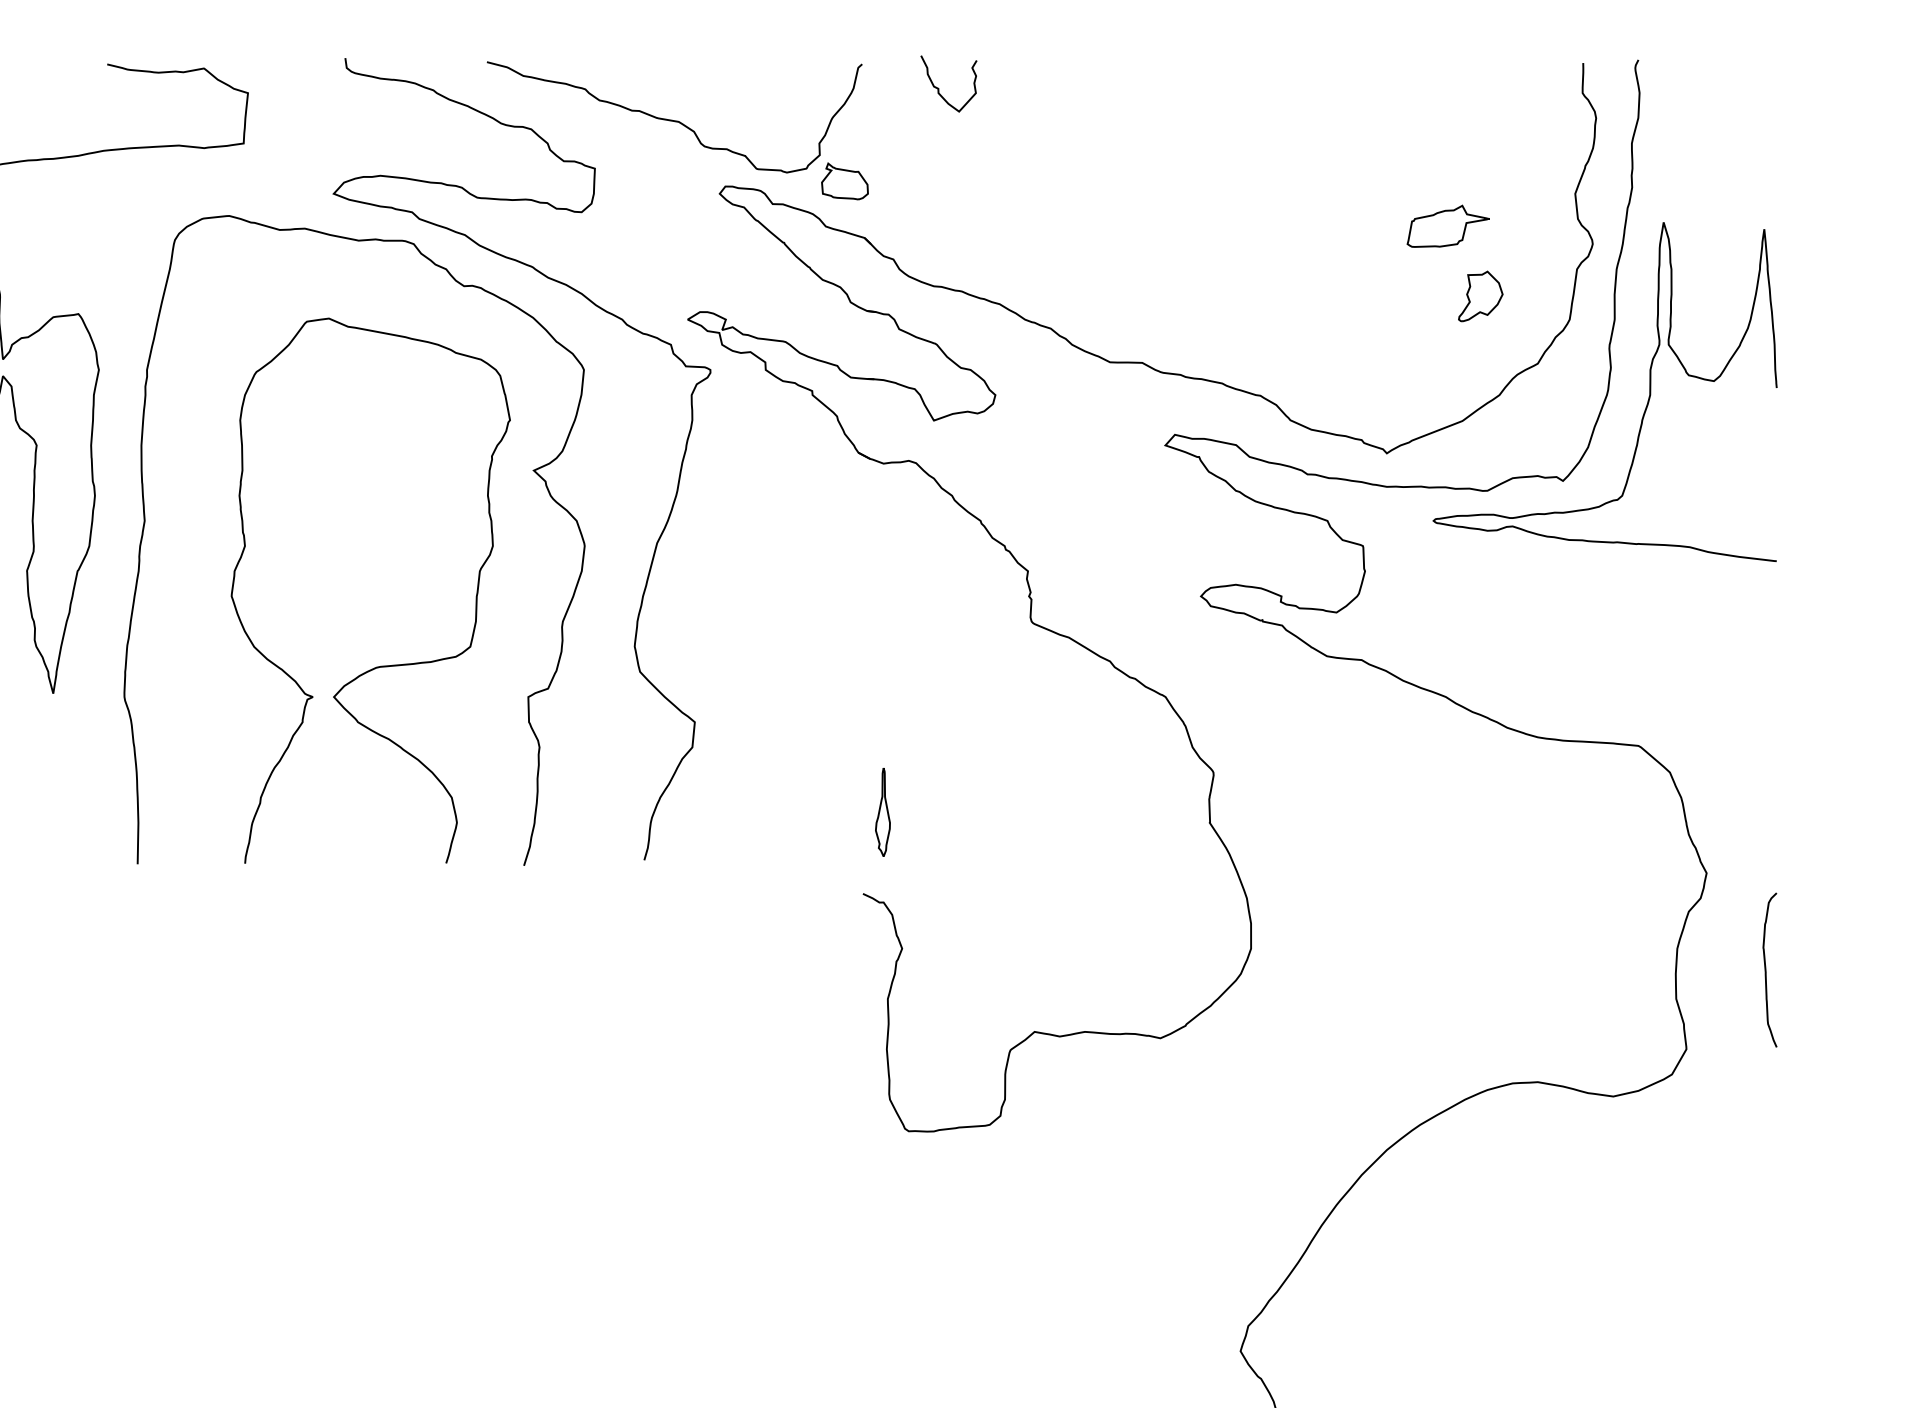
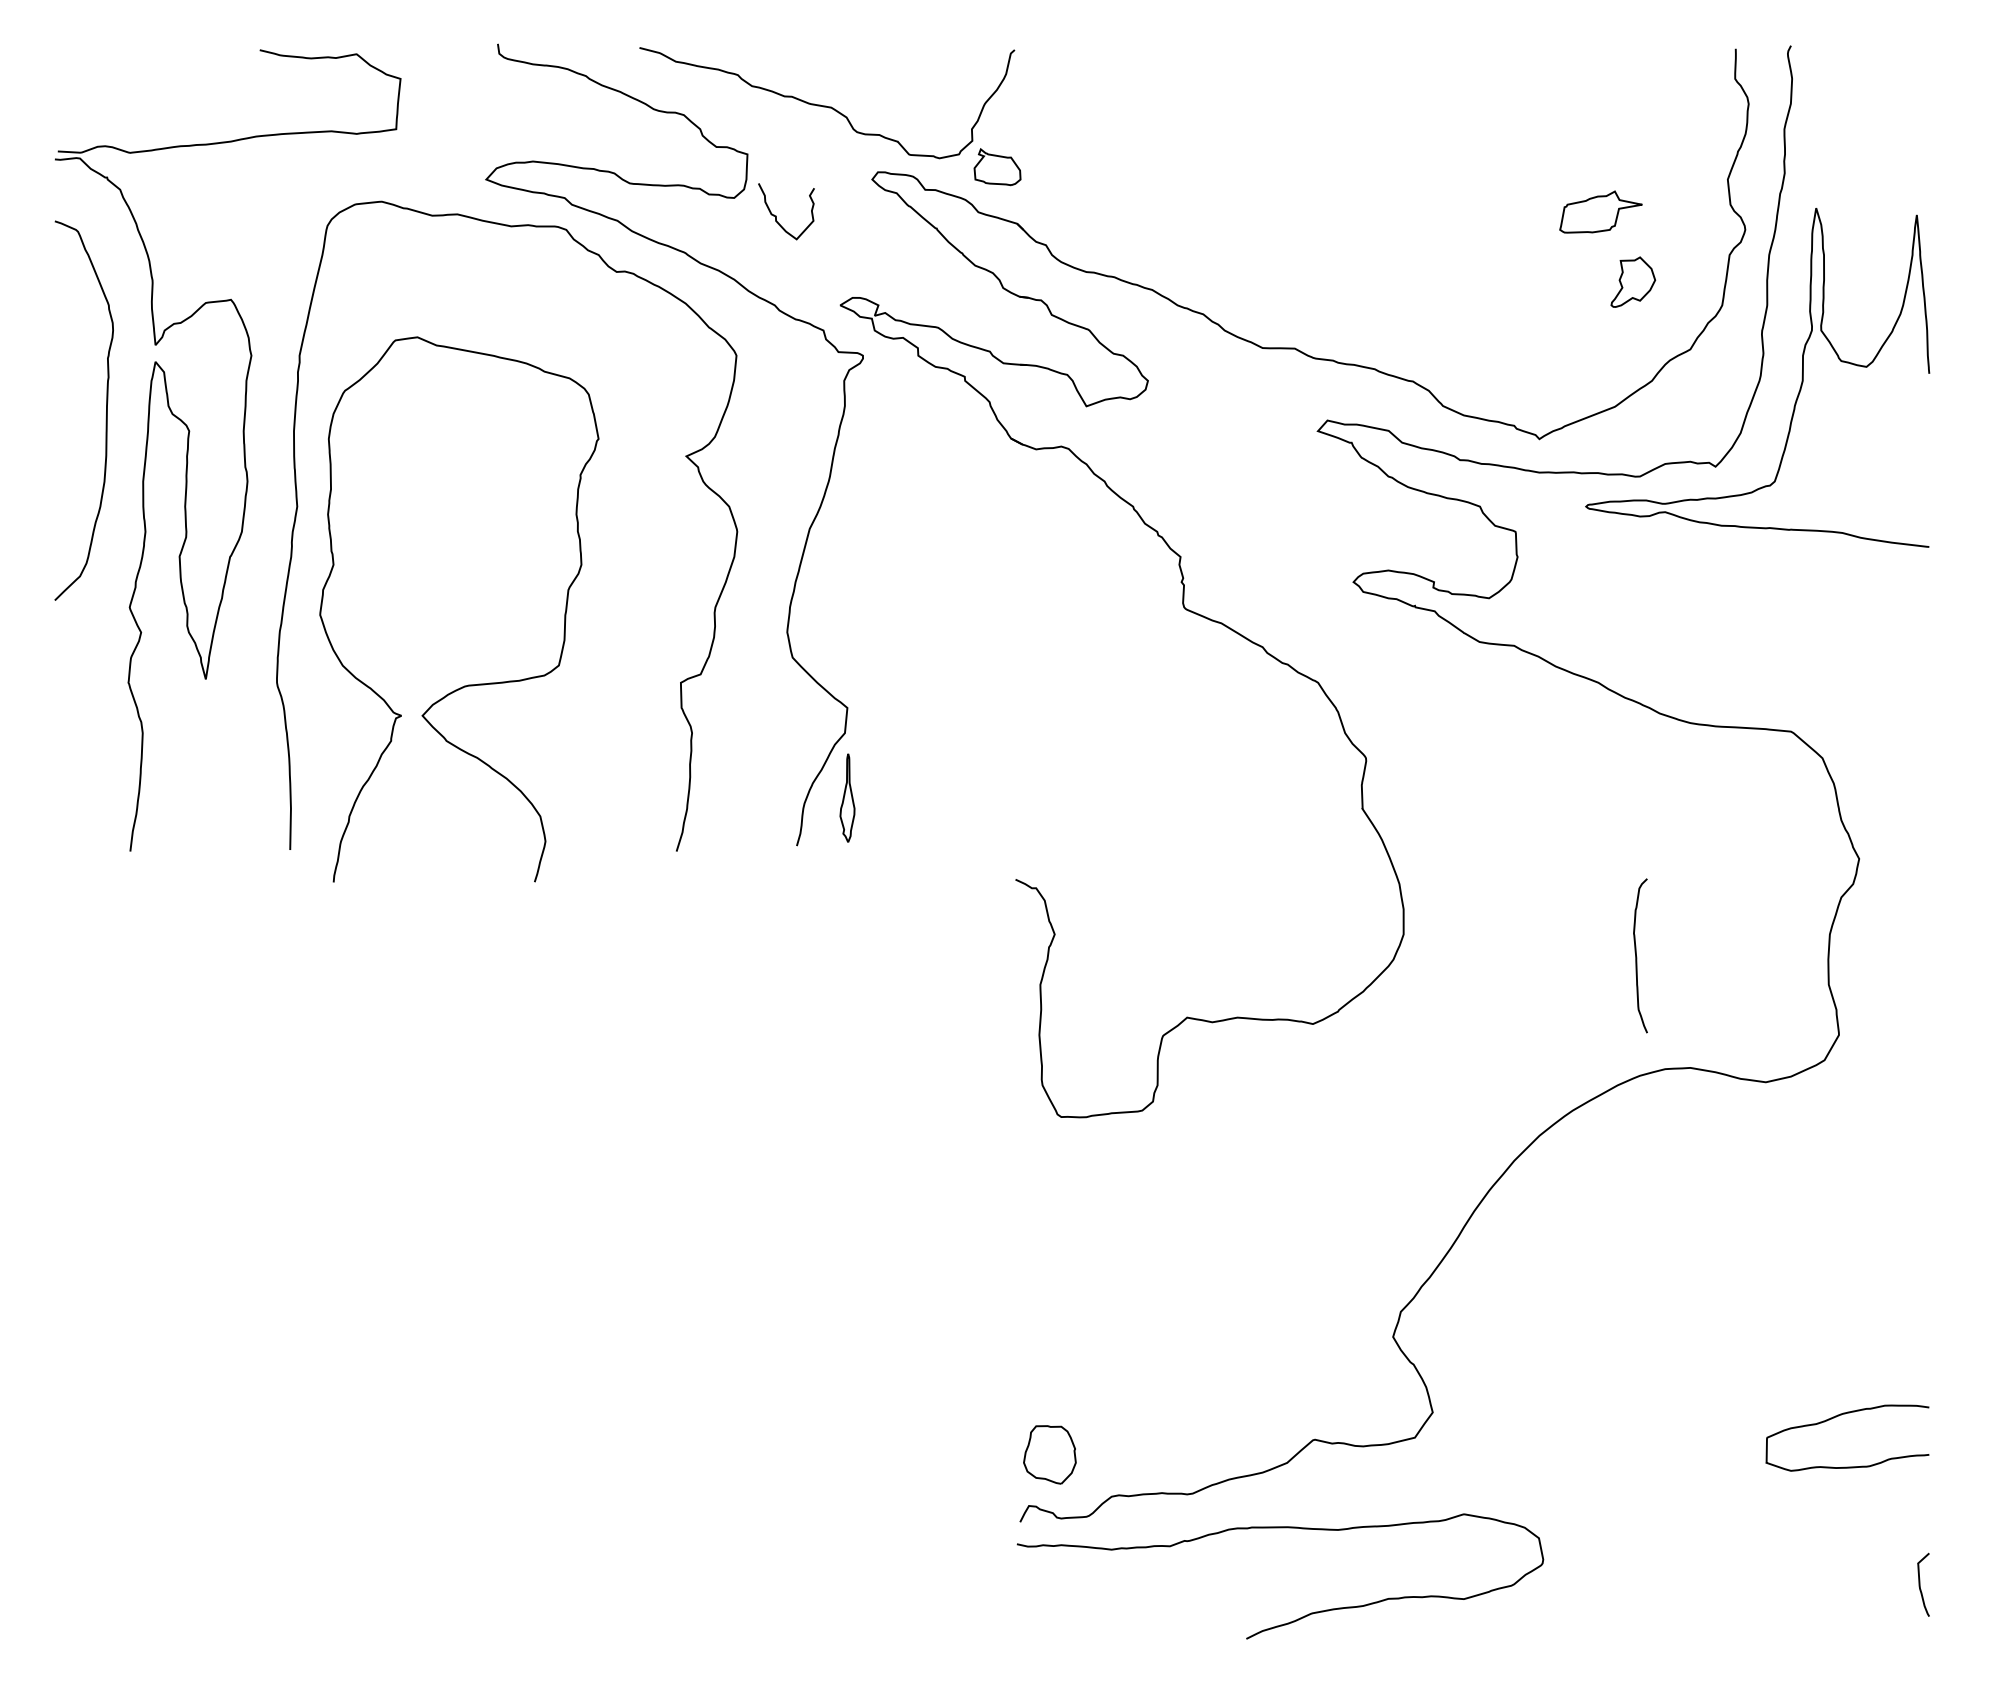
curve: (938, 87) -> (776, 215), moved
curve: (379, 665) -> (468, 684), moved
part: (882, 811) -> (847, 797), moved
curve: (1766, 971) -> (1637, 957), moved

